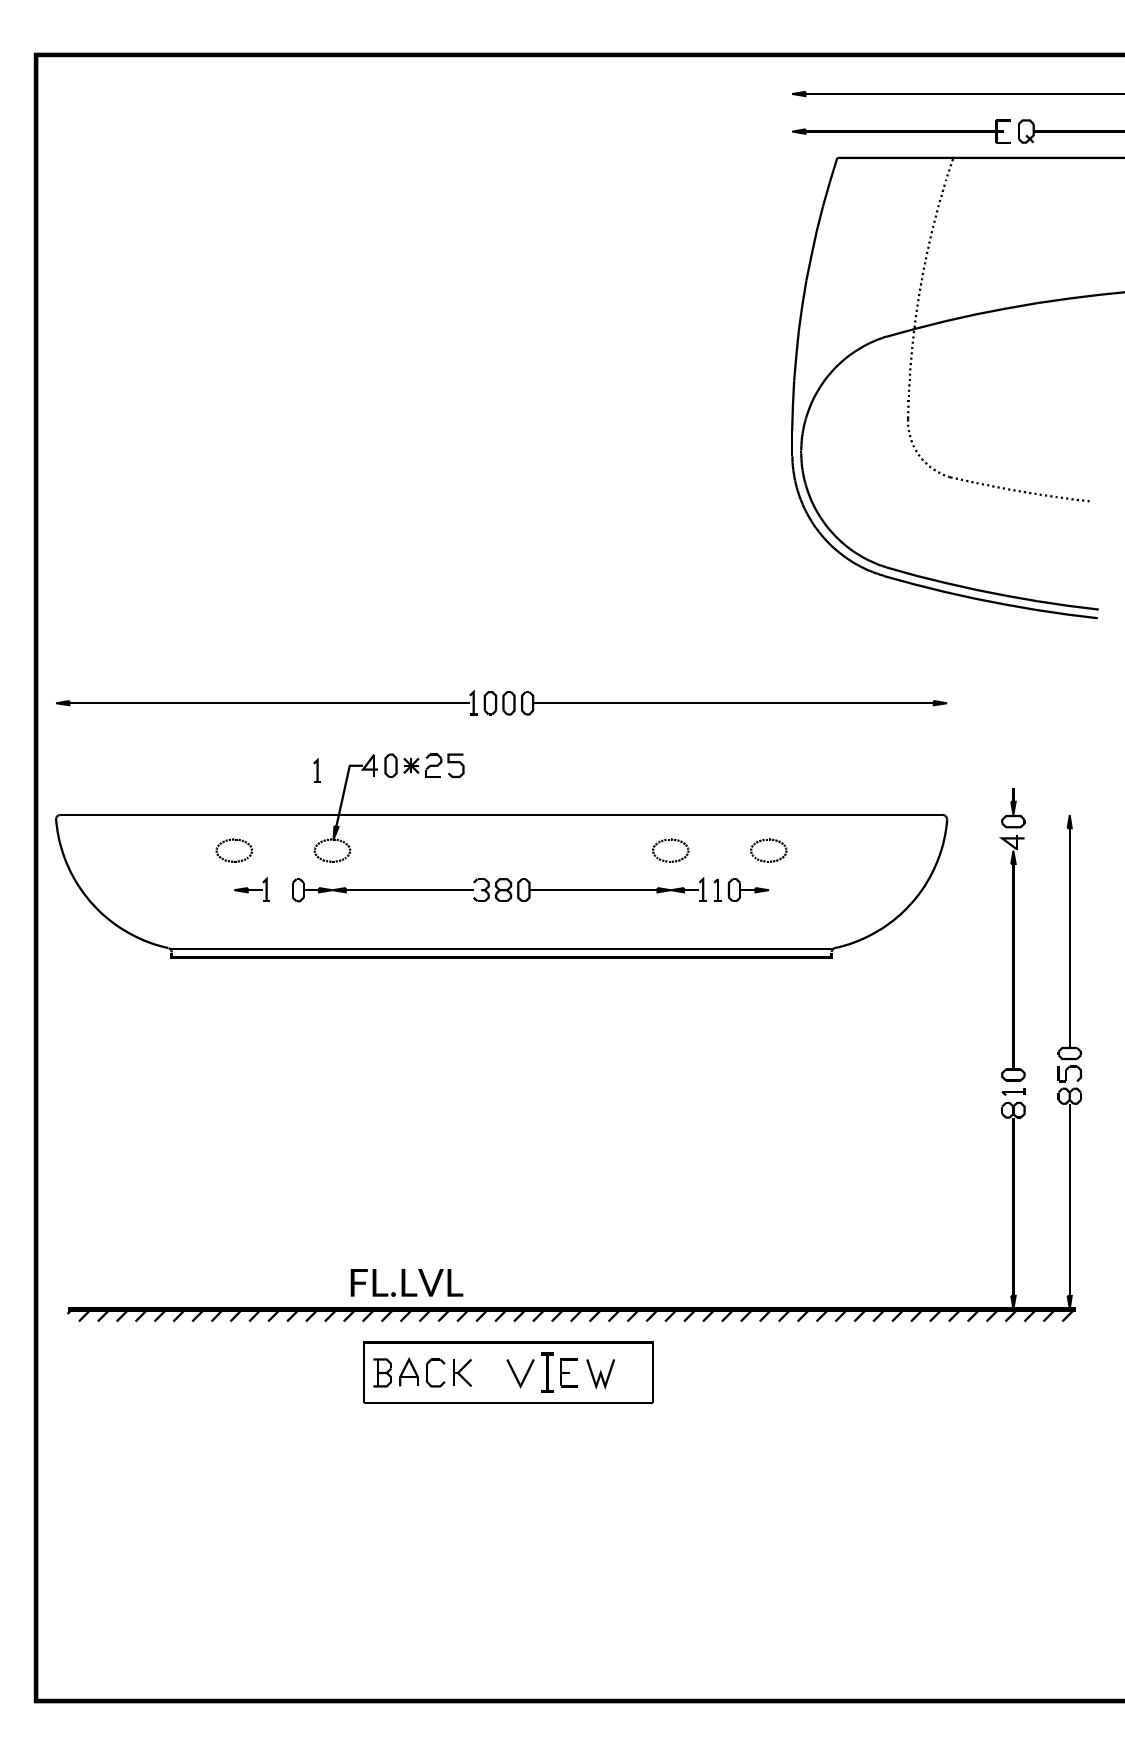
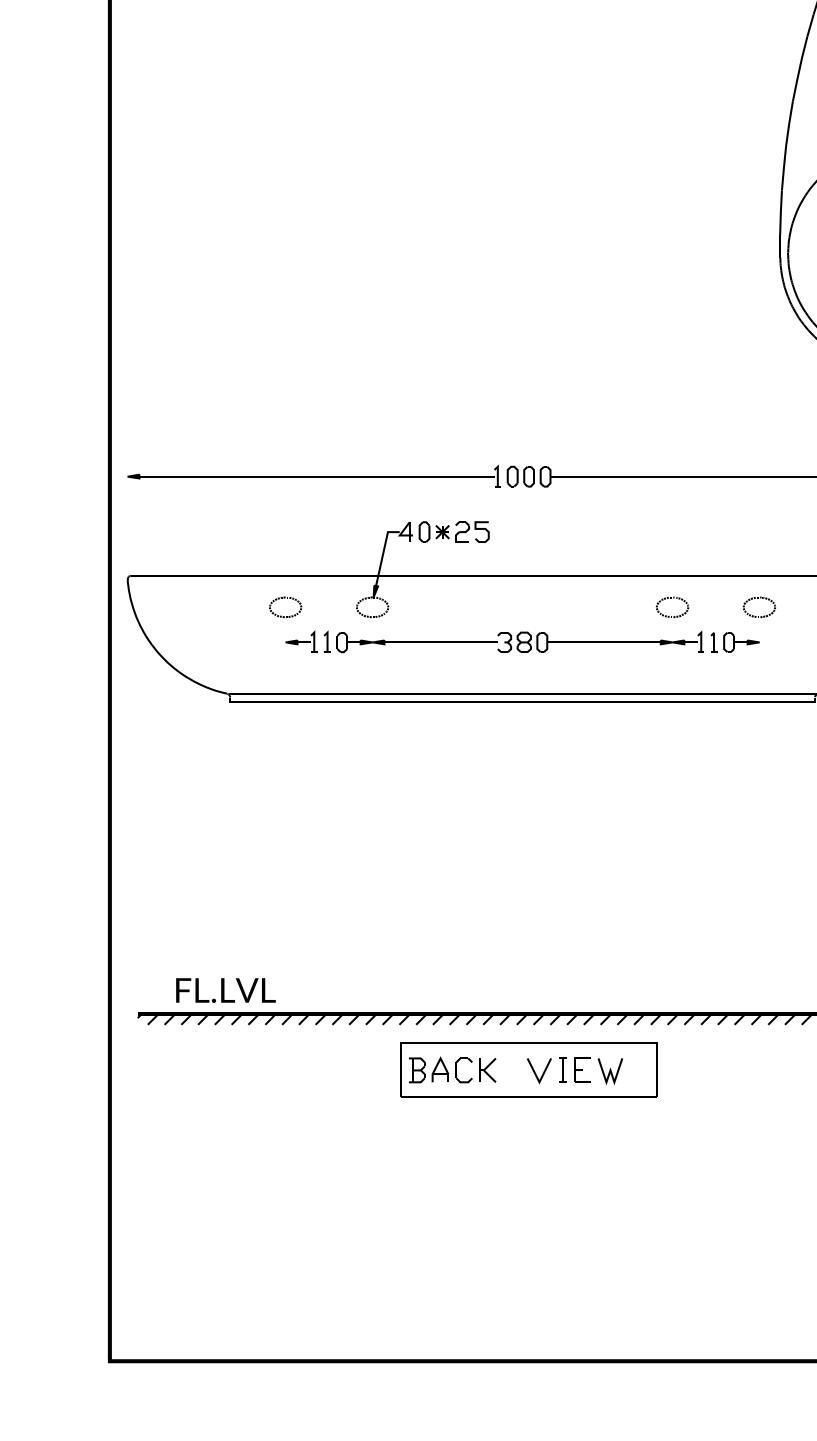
part: (316, 770) -> (326, 641), moved
text: (406, 1282) -> (225, 990), moved
part: (547, 1372) -> (563, 1069), size x0.71

